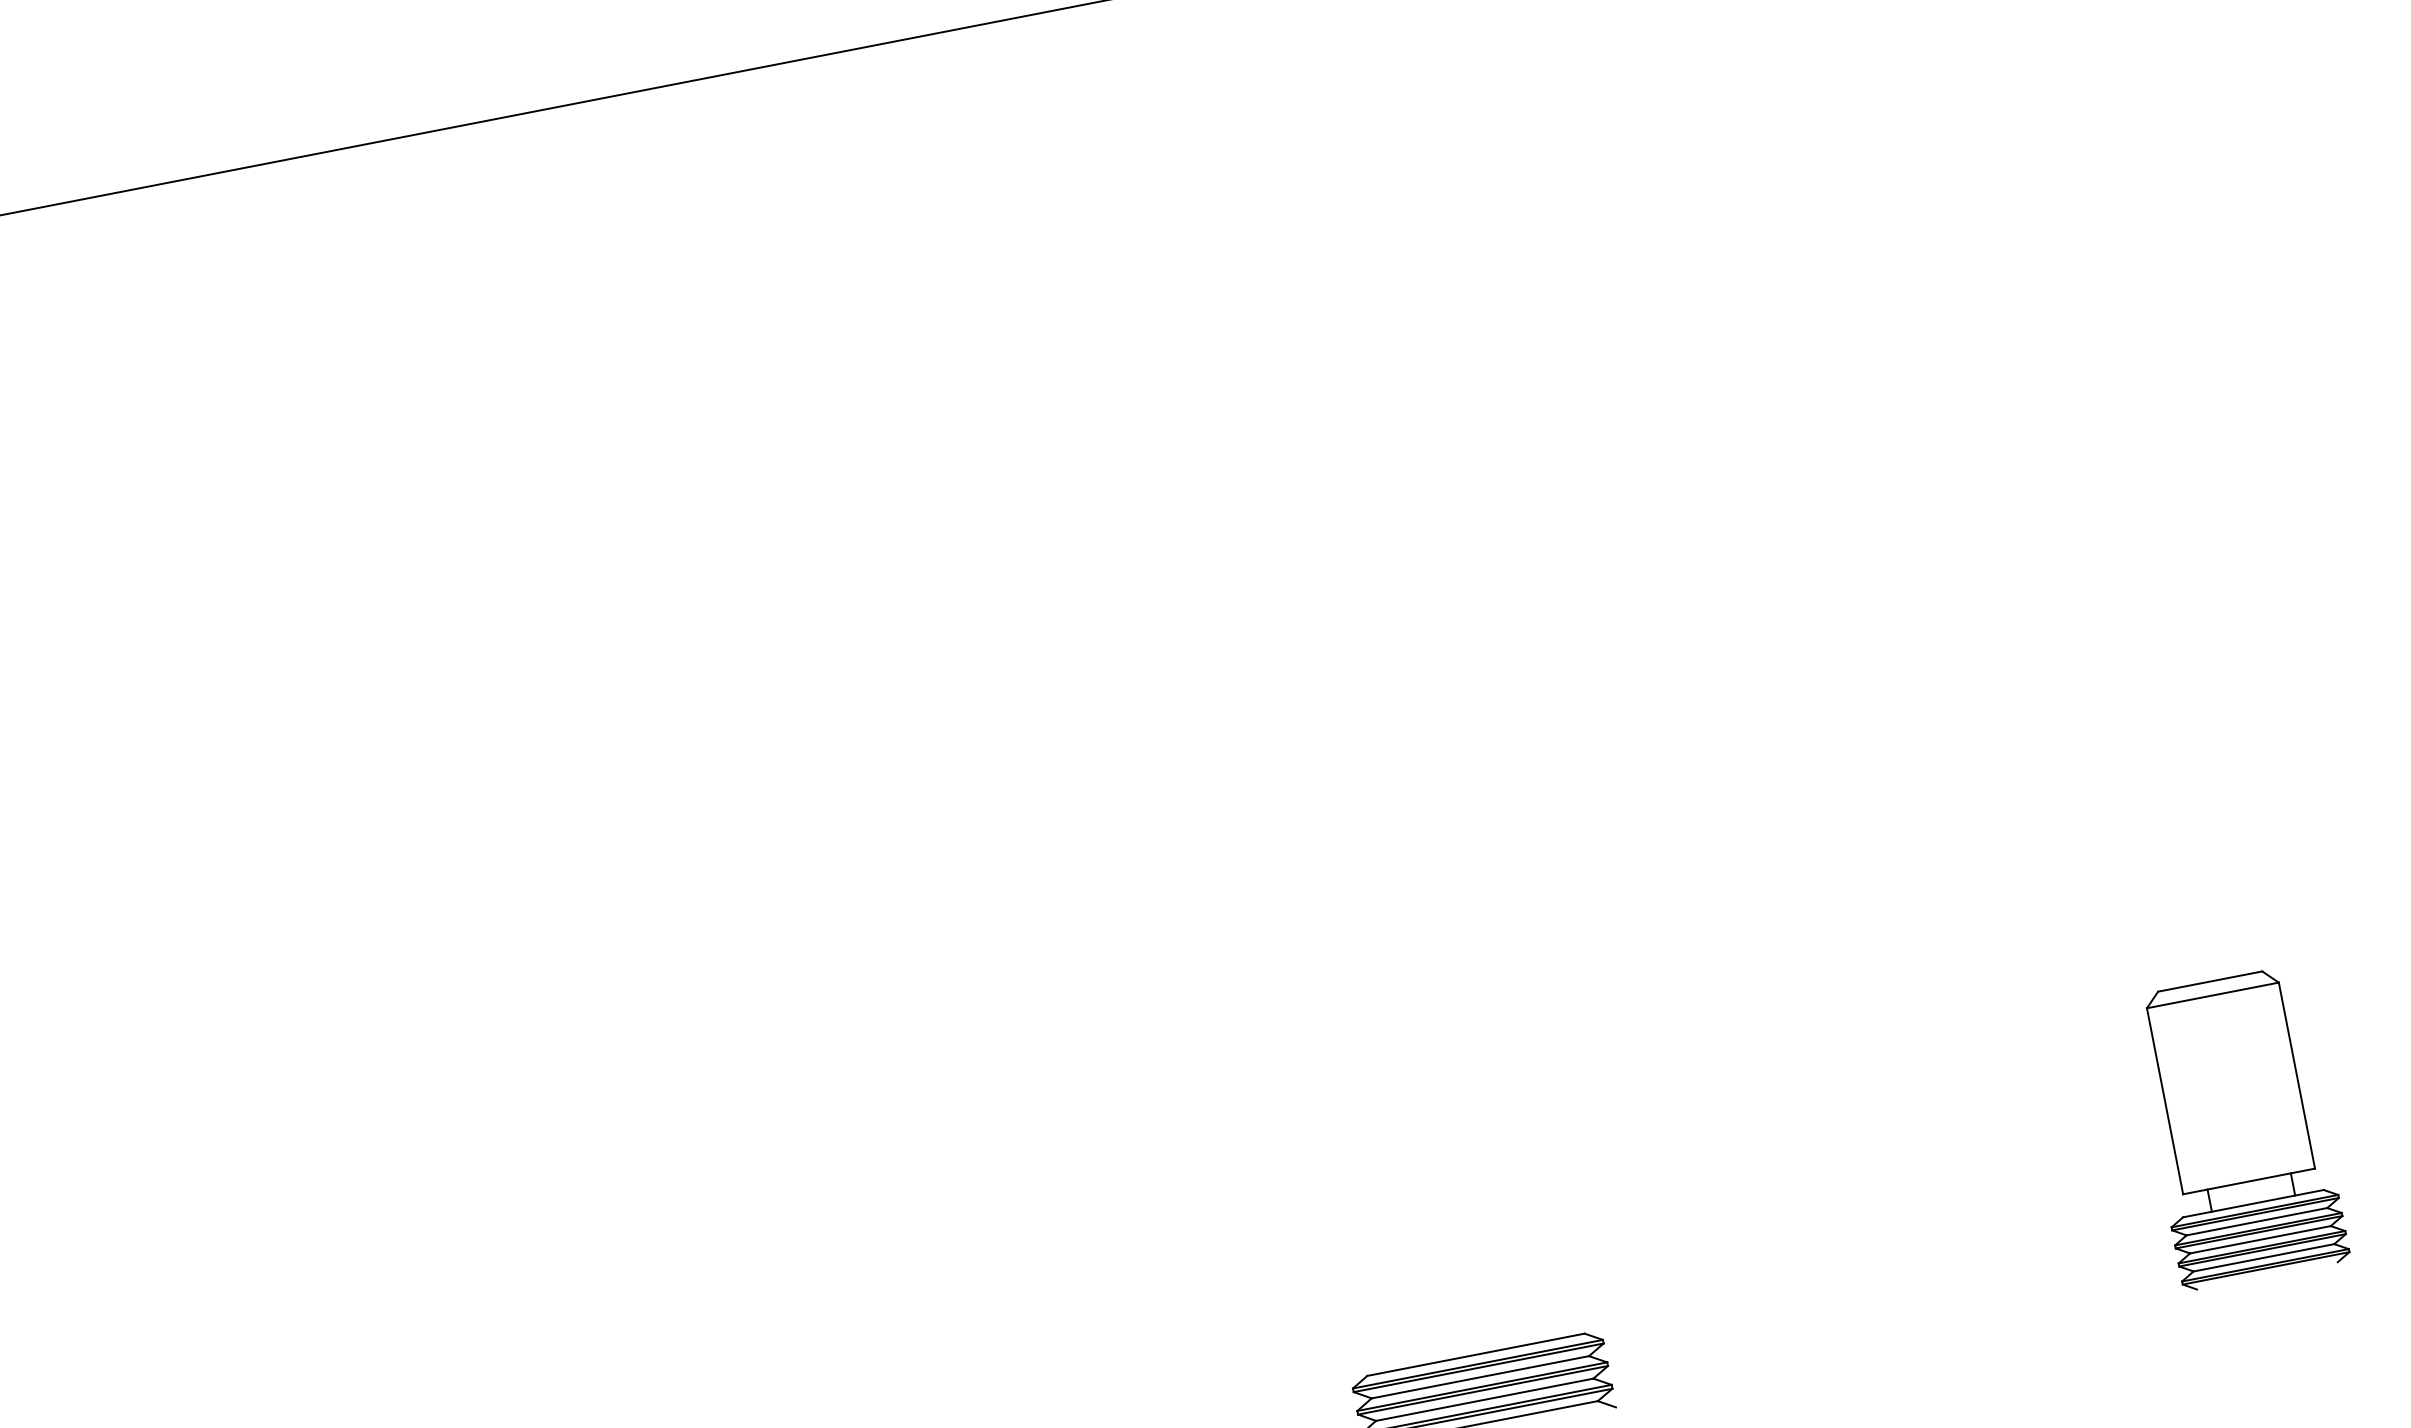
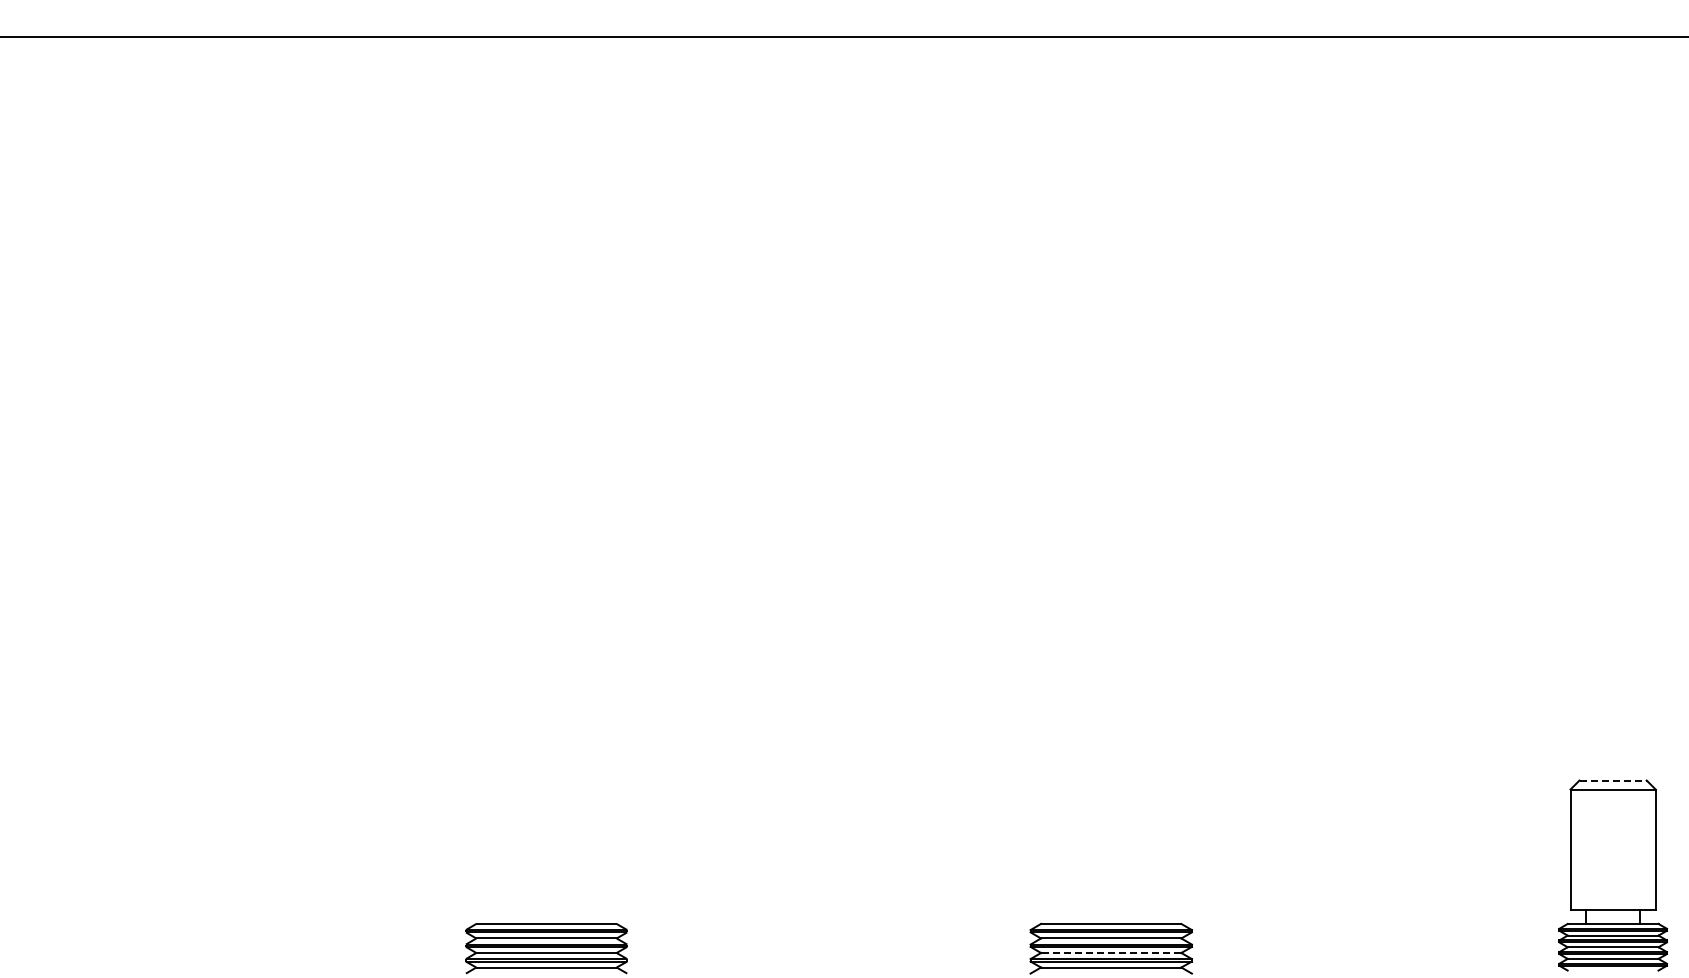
line: (2210, 981) -> (1613, 780), solid -> dashed
line: (1483, 1399) -> (1110, 952), solid -> dashed

